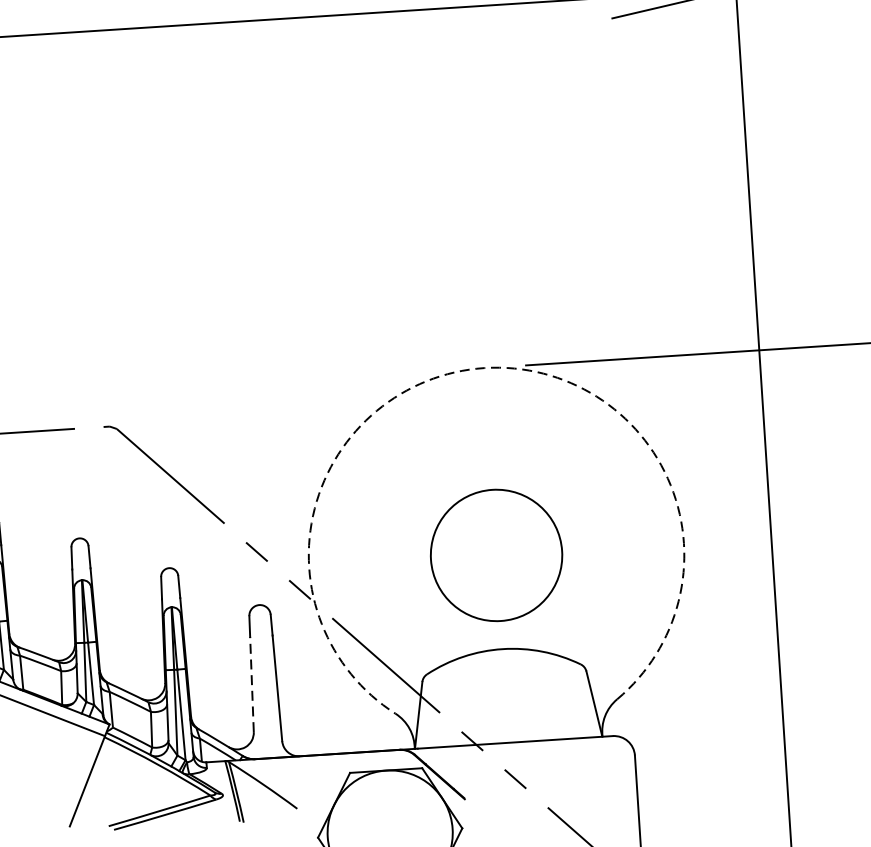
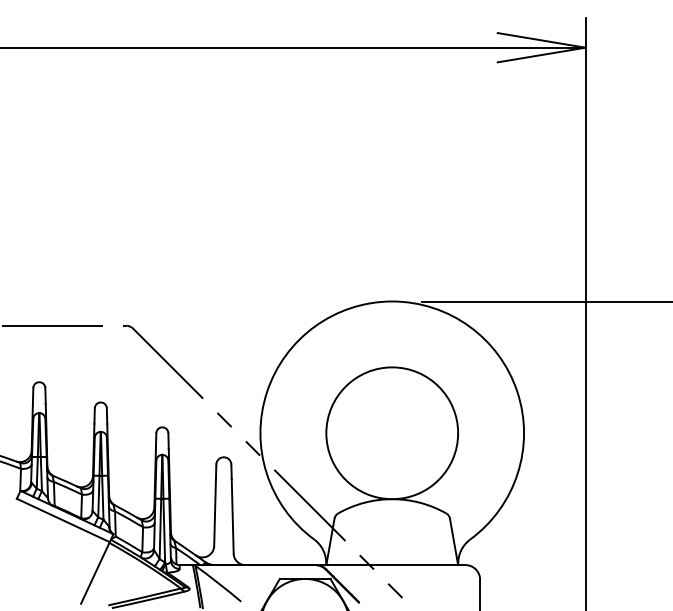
arc: (484, 368) -> (392, 301), dashed -> solid
circle: (496, 555) -> (392, 433), size x1.43
line: (252, 684) -> (215, 512), dashed -> solid

